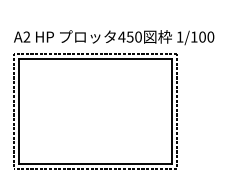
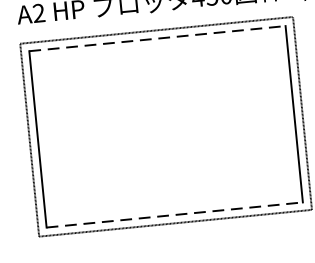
line: (95, 58) -> (157, 37), solid -> dashed
line: (95, 164) -> (174, 215), solid -> dashed

